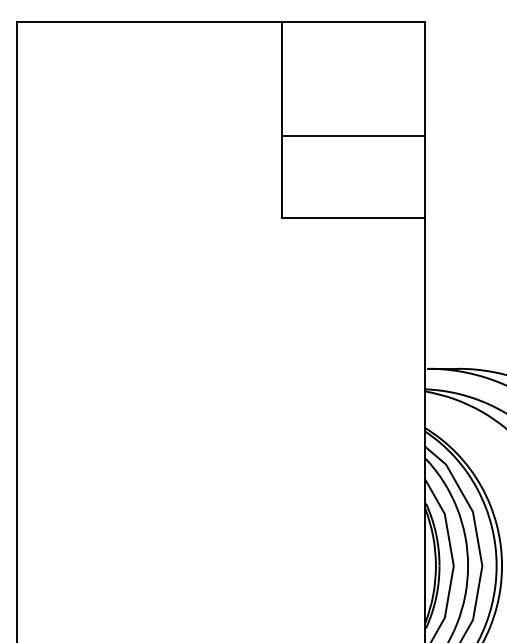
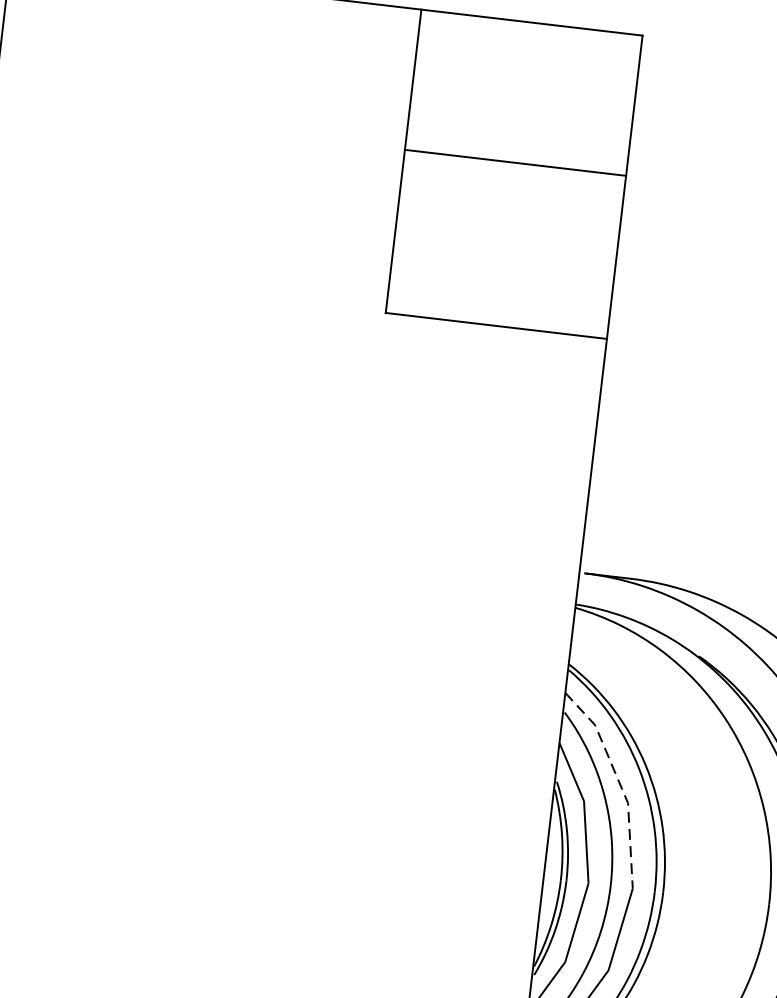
line: (352, 135) -> (514, 162), moved
line: (466, 499) -> (620, 782), solid -> dashed

